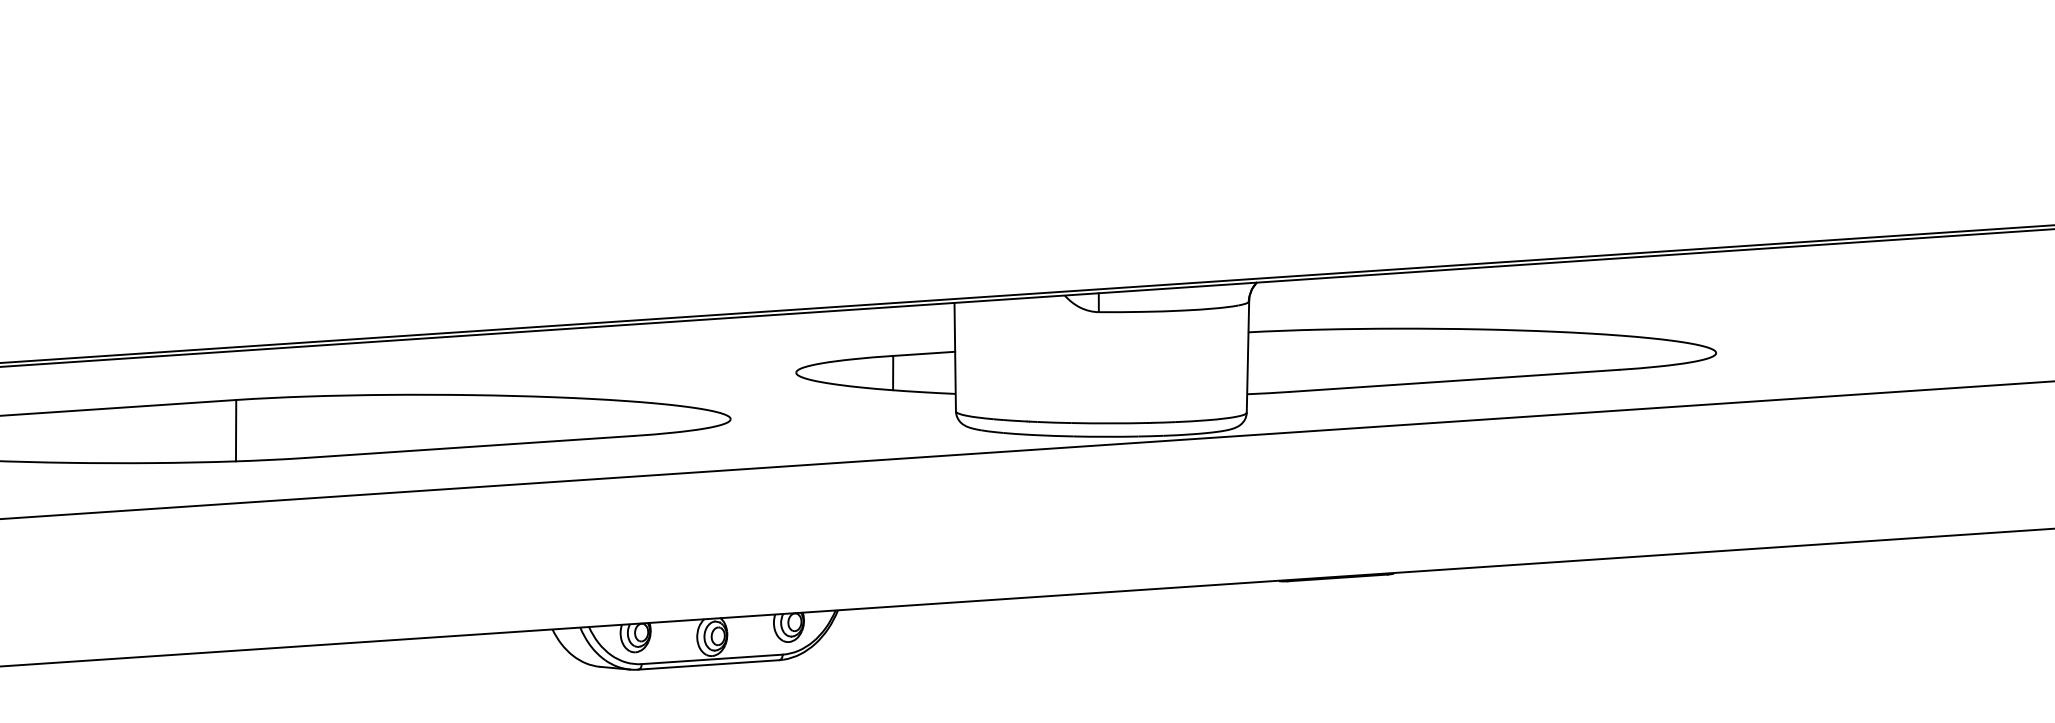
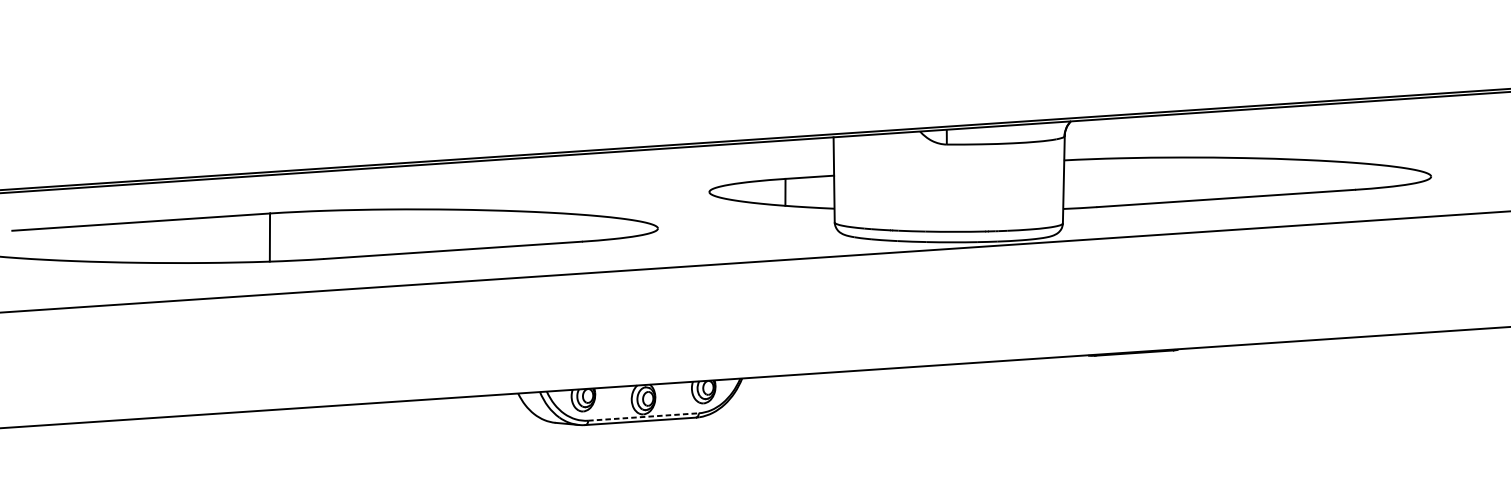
line: (712, 659) -> (643, 417), solid -> dashed

